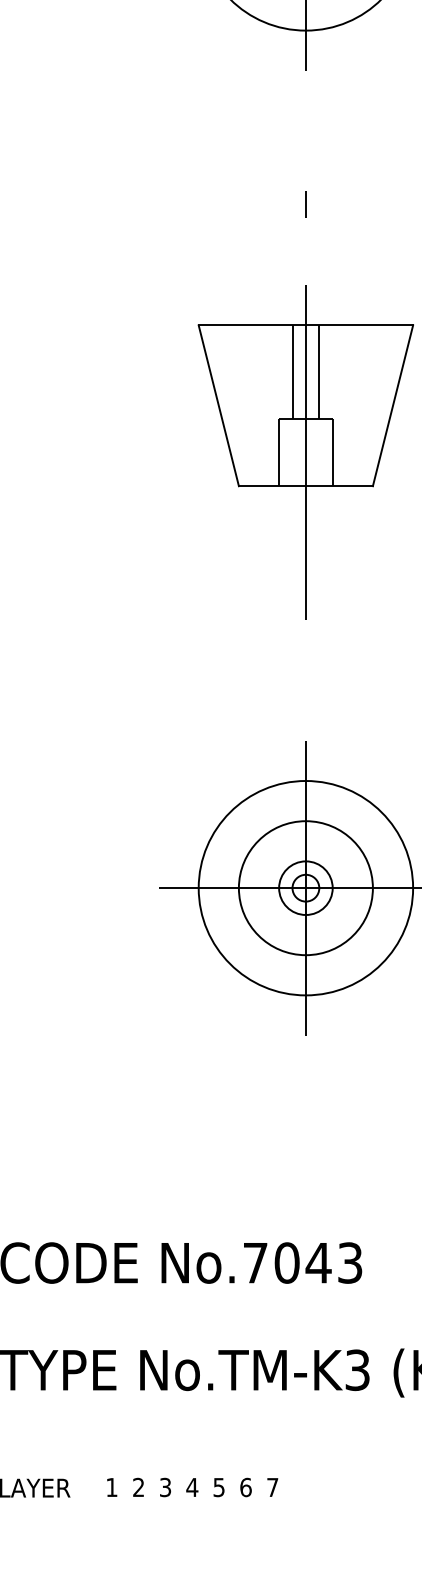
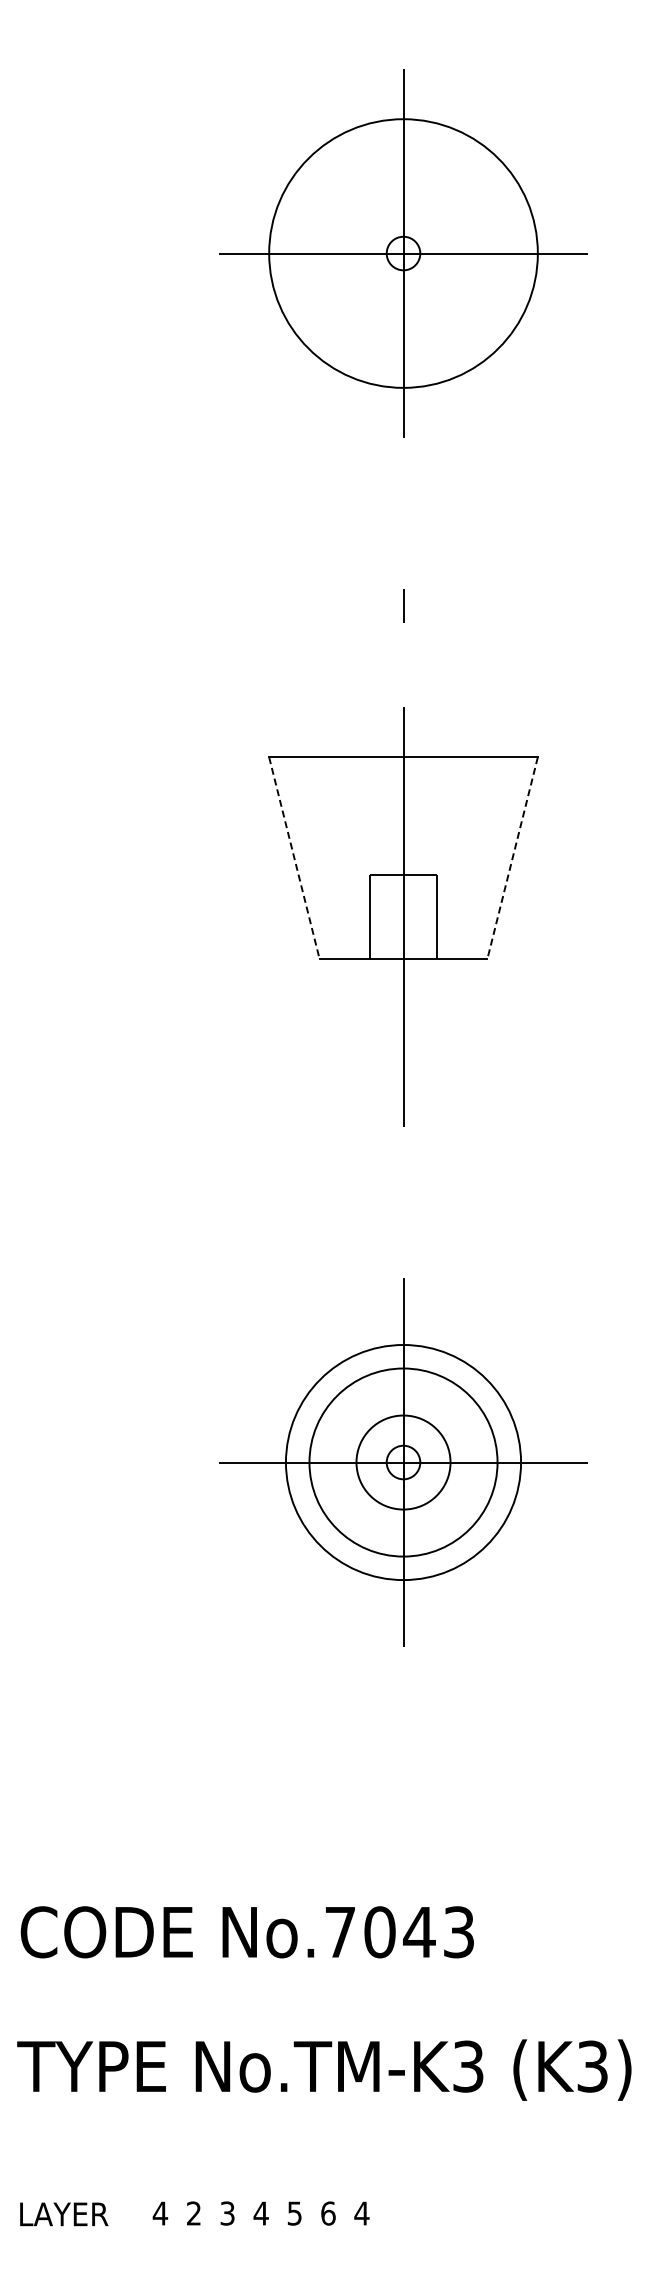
line: (292, 371) -> (386, 815), removed
line: (319, 371) -> (420, 815), removed
line: (218, 406) -> (294, 858), solid -> dashed
line: (392, 406) -> (512, 858), solid -> dashed
circle: (305, 888) -> (403, 1462), size x0.7
circle: (305, 888) -> (403, 1462), size x1.4
circle: (305, 888) -> (403, 1462), size x1.4
text: (111, 1487) -> (160, 2213), 1 -> 4
text: (272, 1487) -> (361, 2213), 7 -> 4

